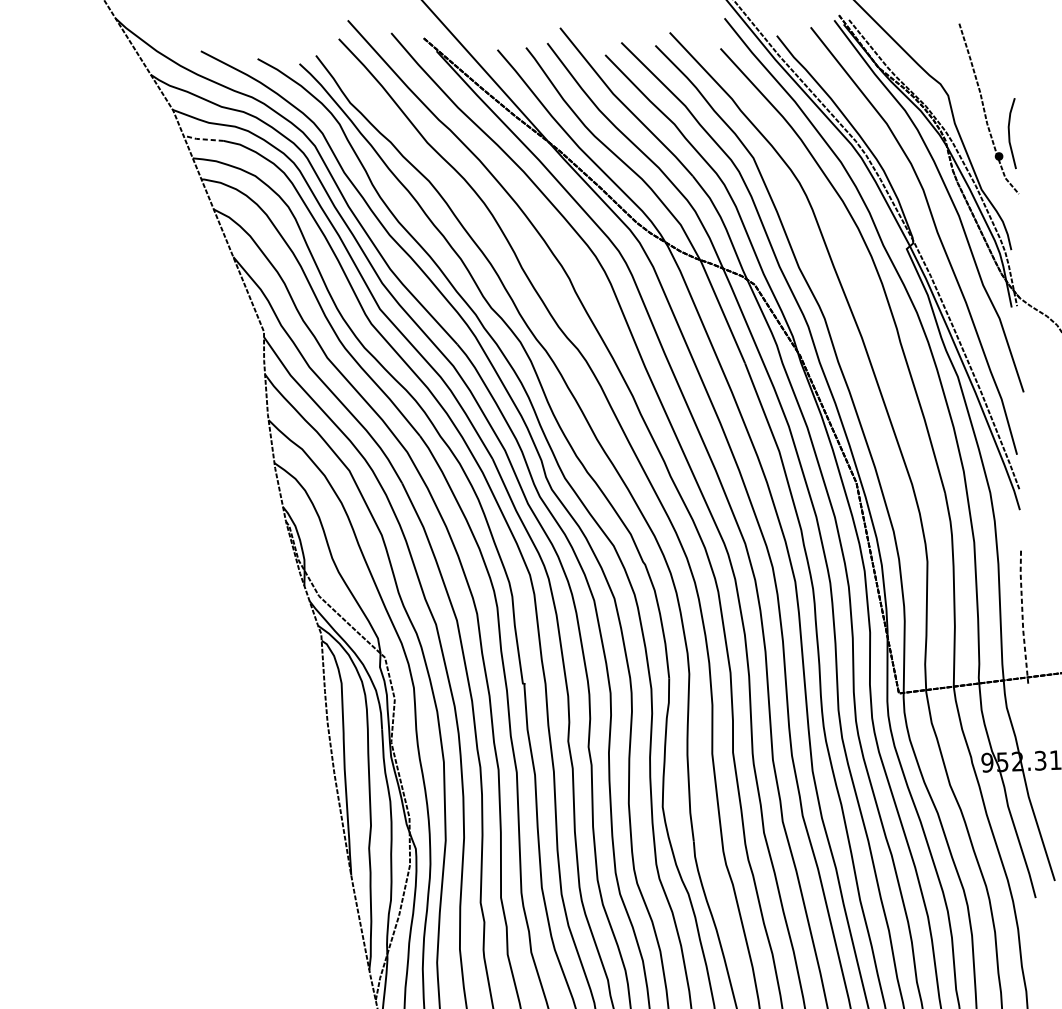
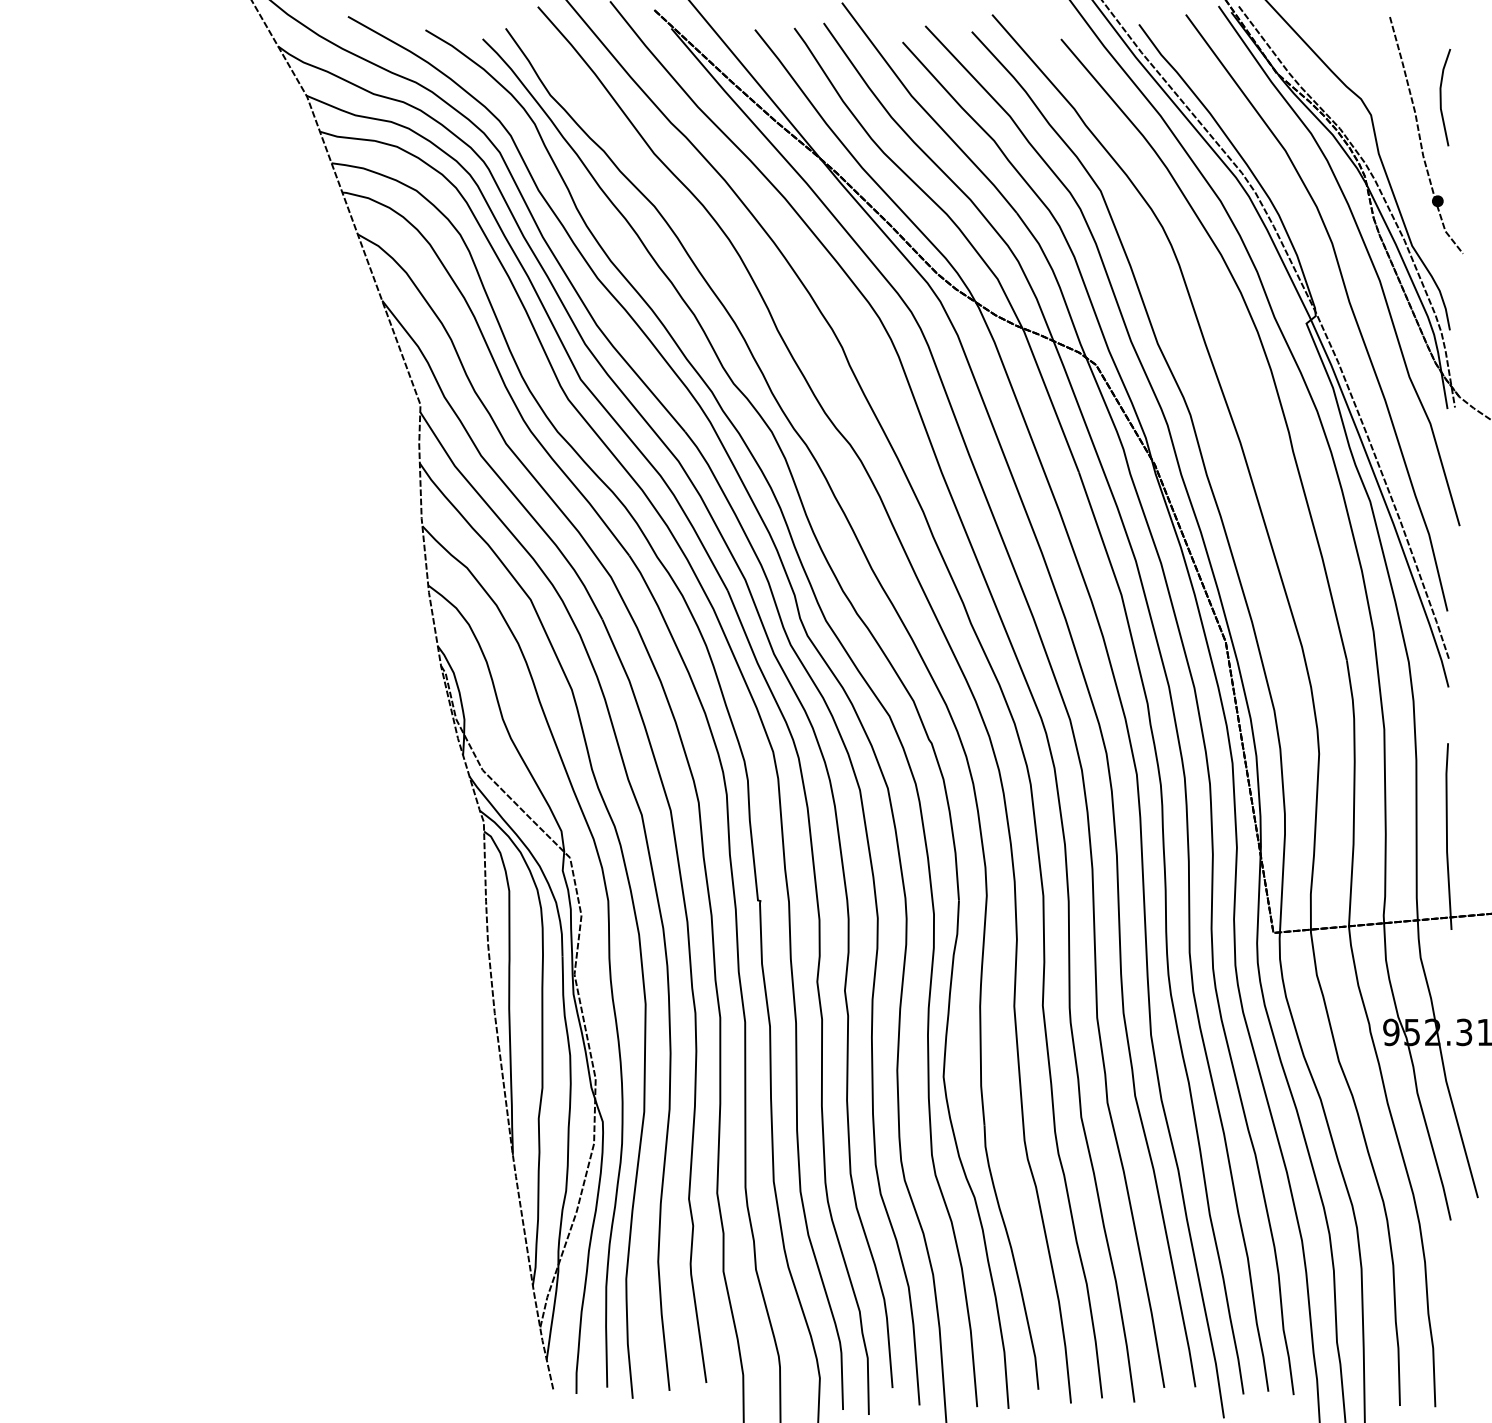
line: (1009, 133) -> (1441, 97), moved
line: (203, 139) -> (346, 137), dashed -> solid
line: (1022, 619) -> (1446, 837), dashed -> solid

